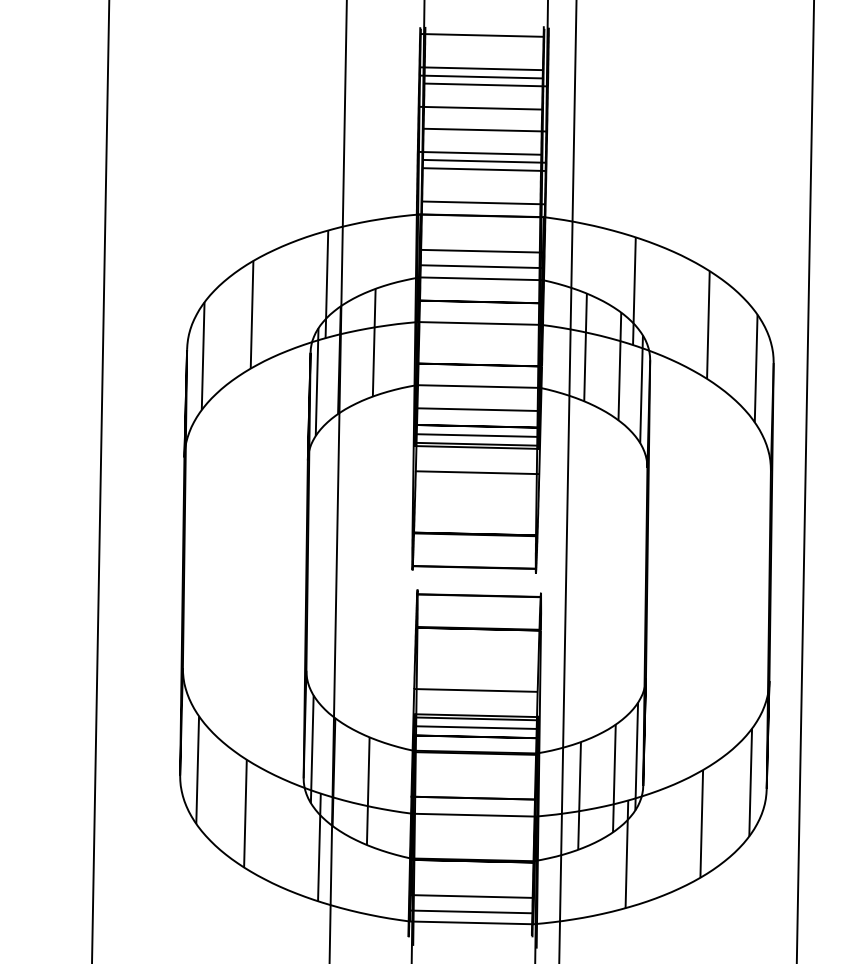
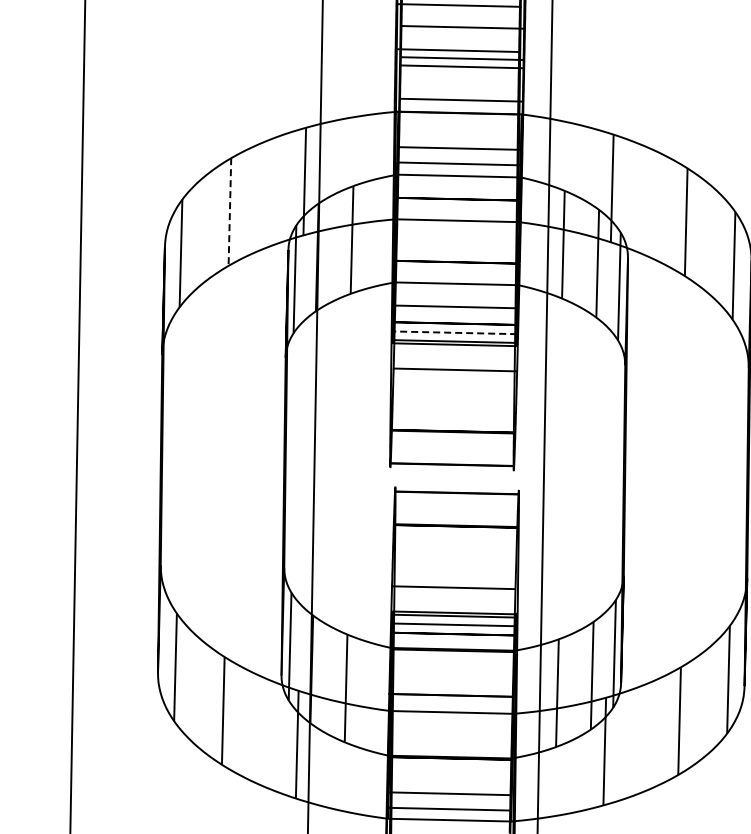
line: (252, 314) -> (230, 211), solid -> dashed
line: (477, 435) -> (455, 332), solid -> dashed

